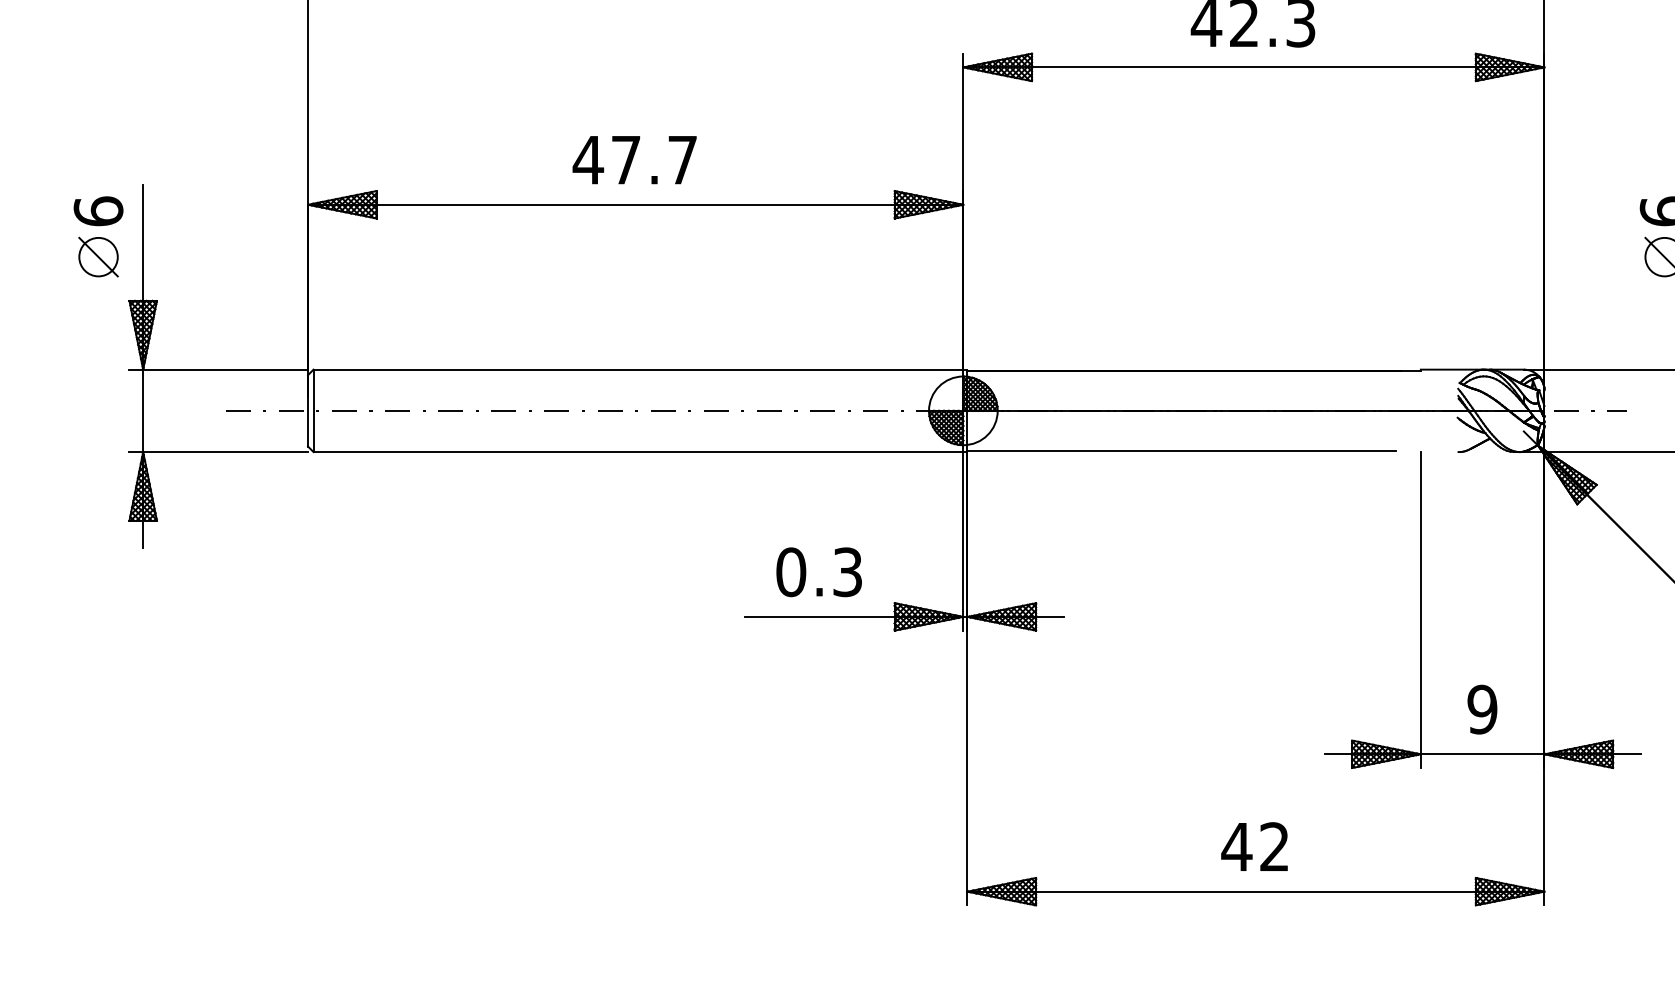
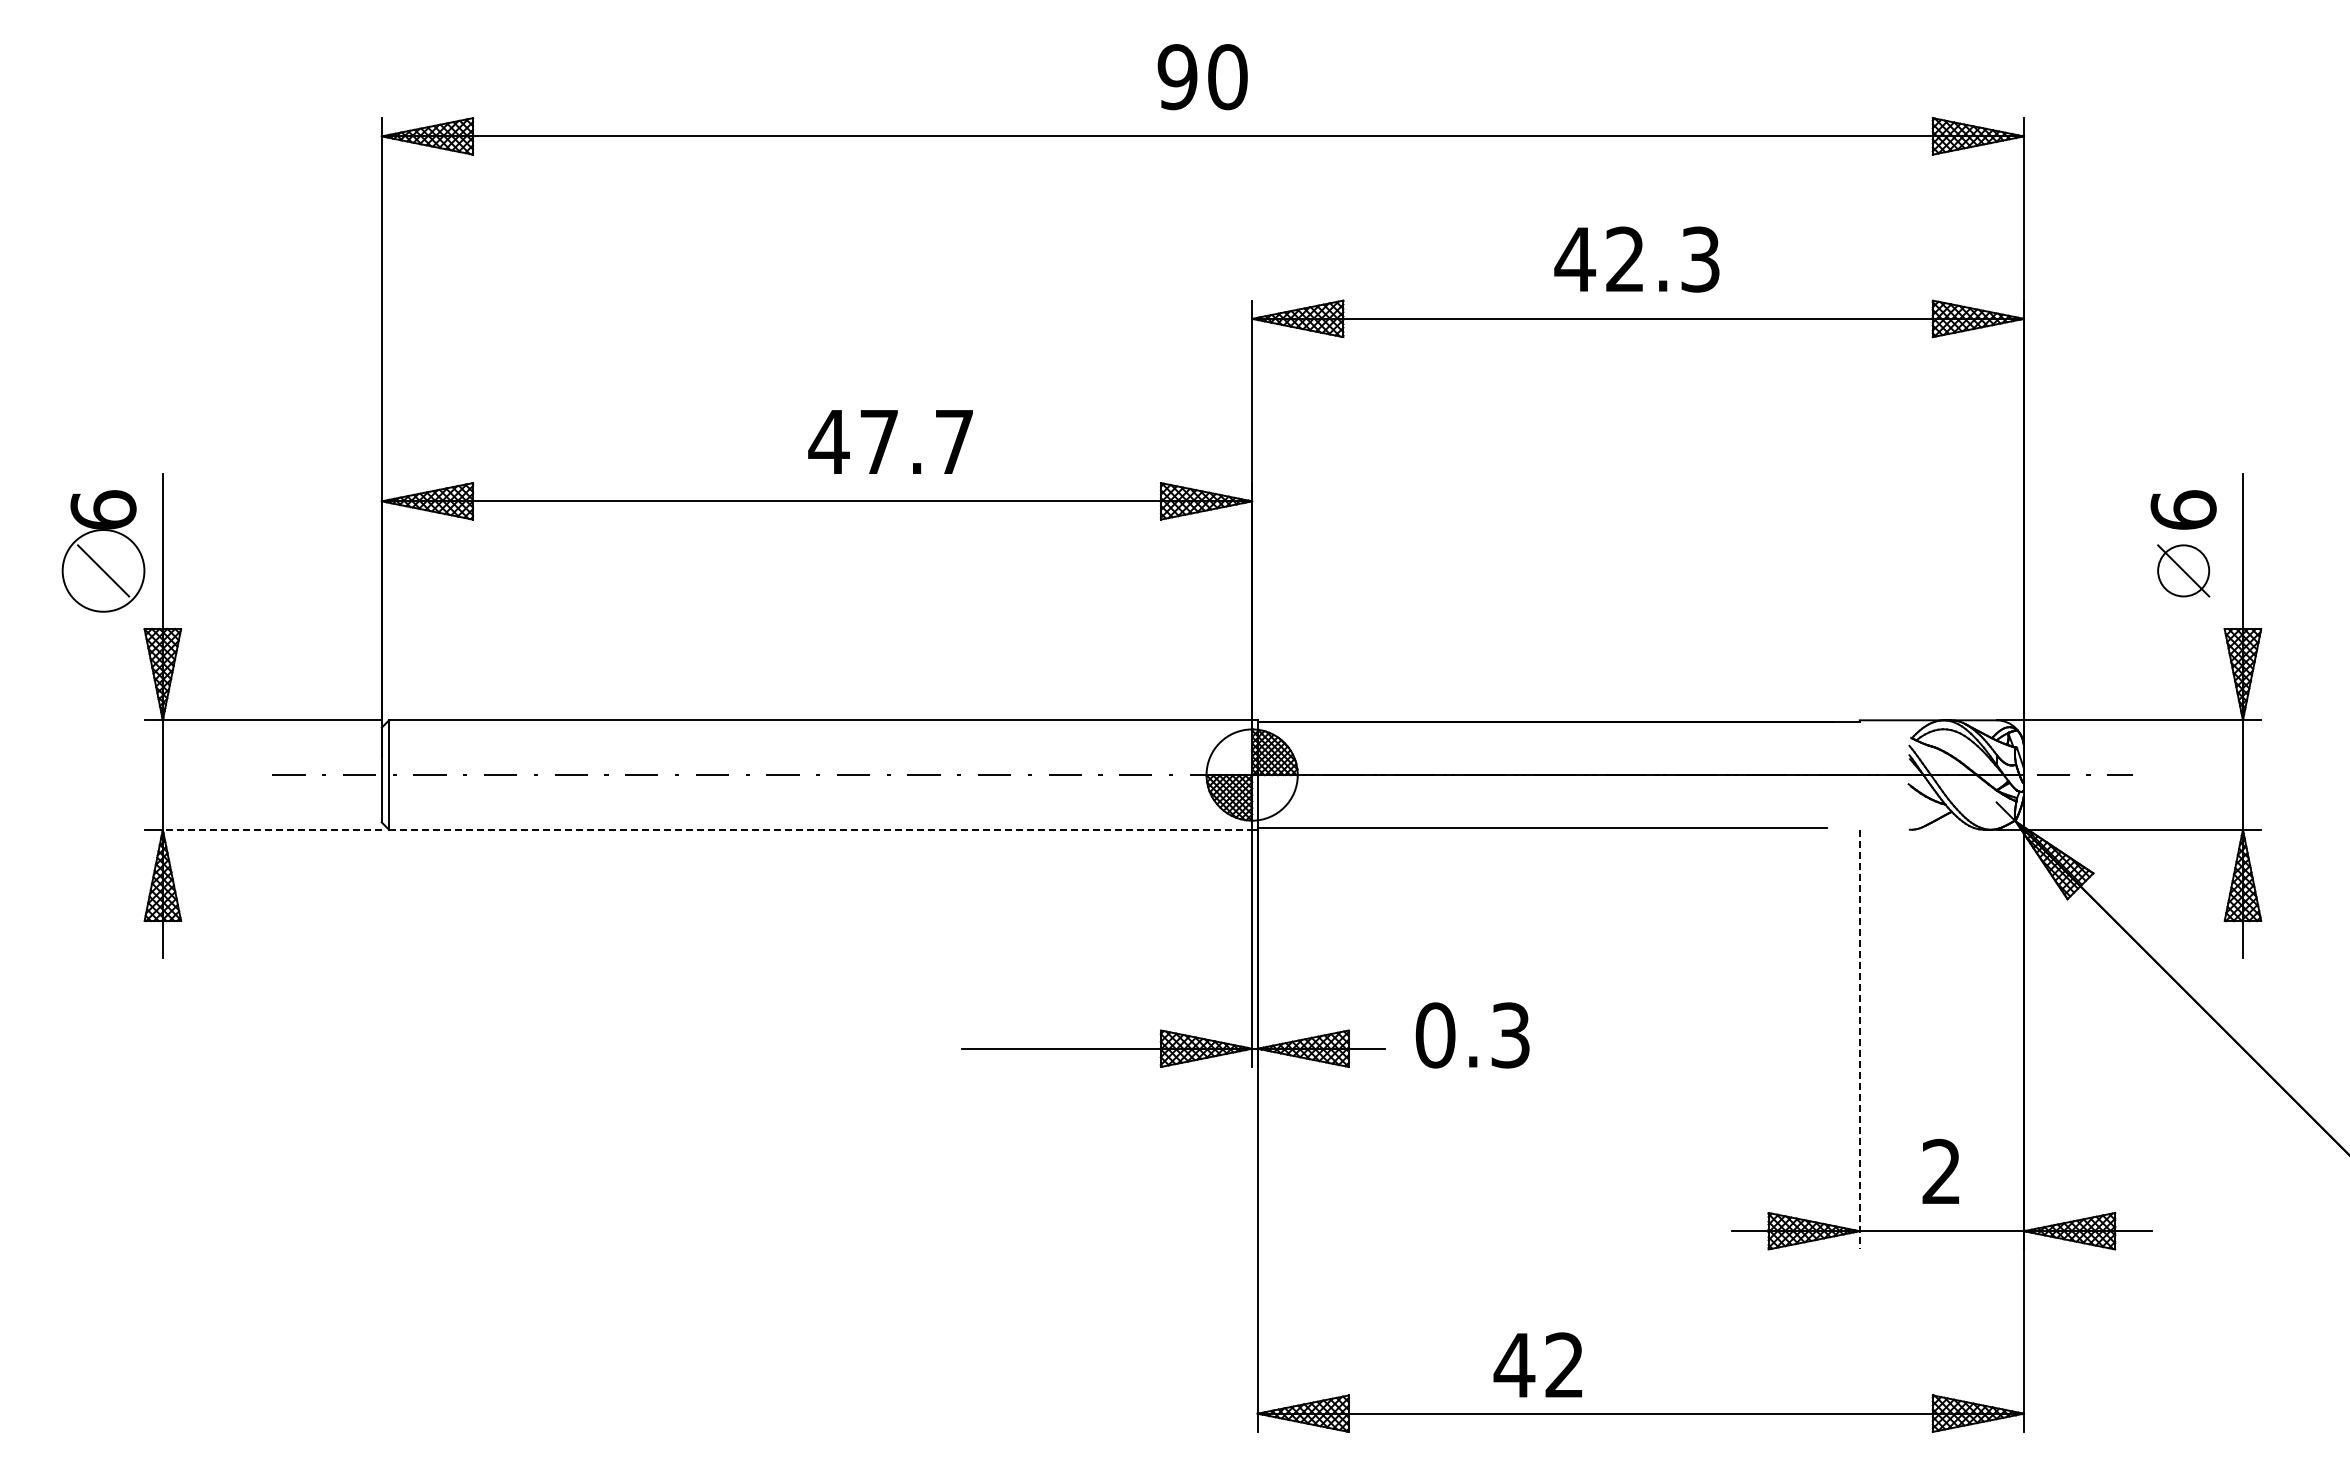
text: (634, 159) -> (890, 441), moved
circle: (98, 256) -> (103, 570), size x1.6
line: (225, 451) -> (271, 829), solid -> dashed
line: (638, 451) -> (820, 829), solid -> dashed
text: (819, 572) -> (1472, 1035), moved
line: (1420, 609) -> (1859, 1039), solid -> dashed
text: (1482, 709) -> (1941, 1171), 9 -> 2
text: (1254, 846) -> (1537, 1364), moved

